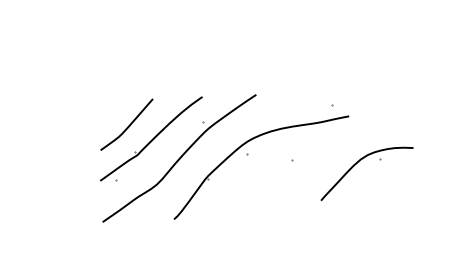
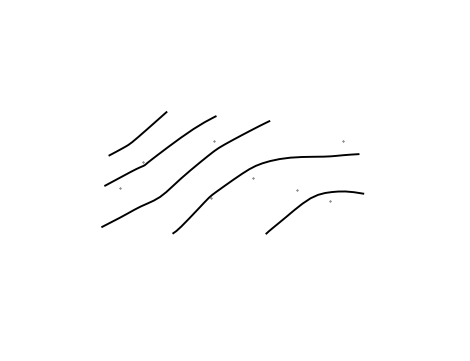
part: (357, 164) -> (306, 202), moved

